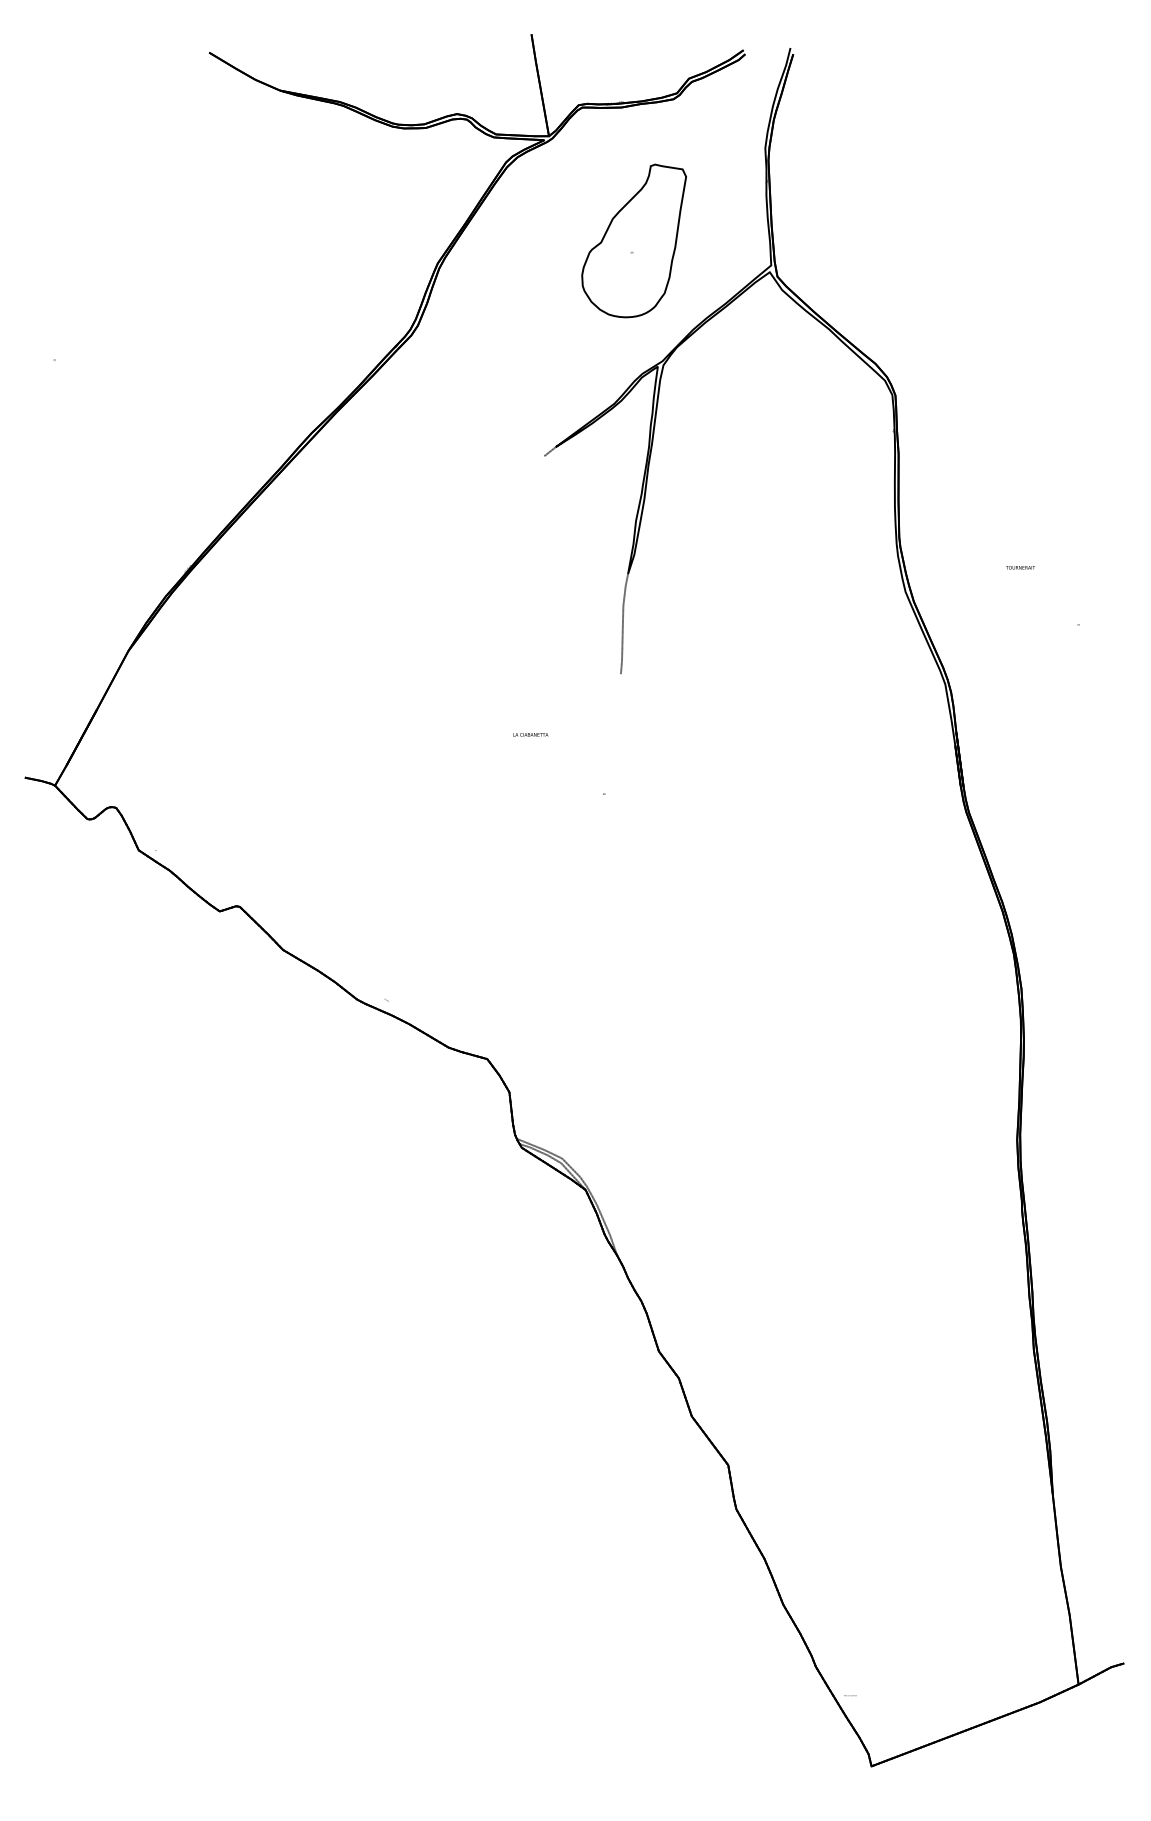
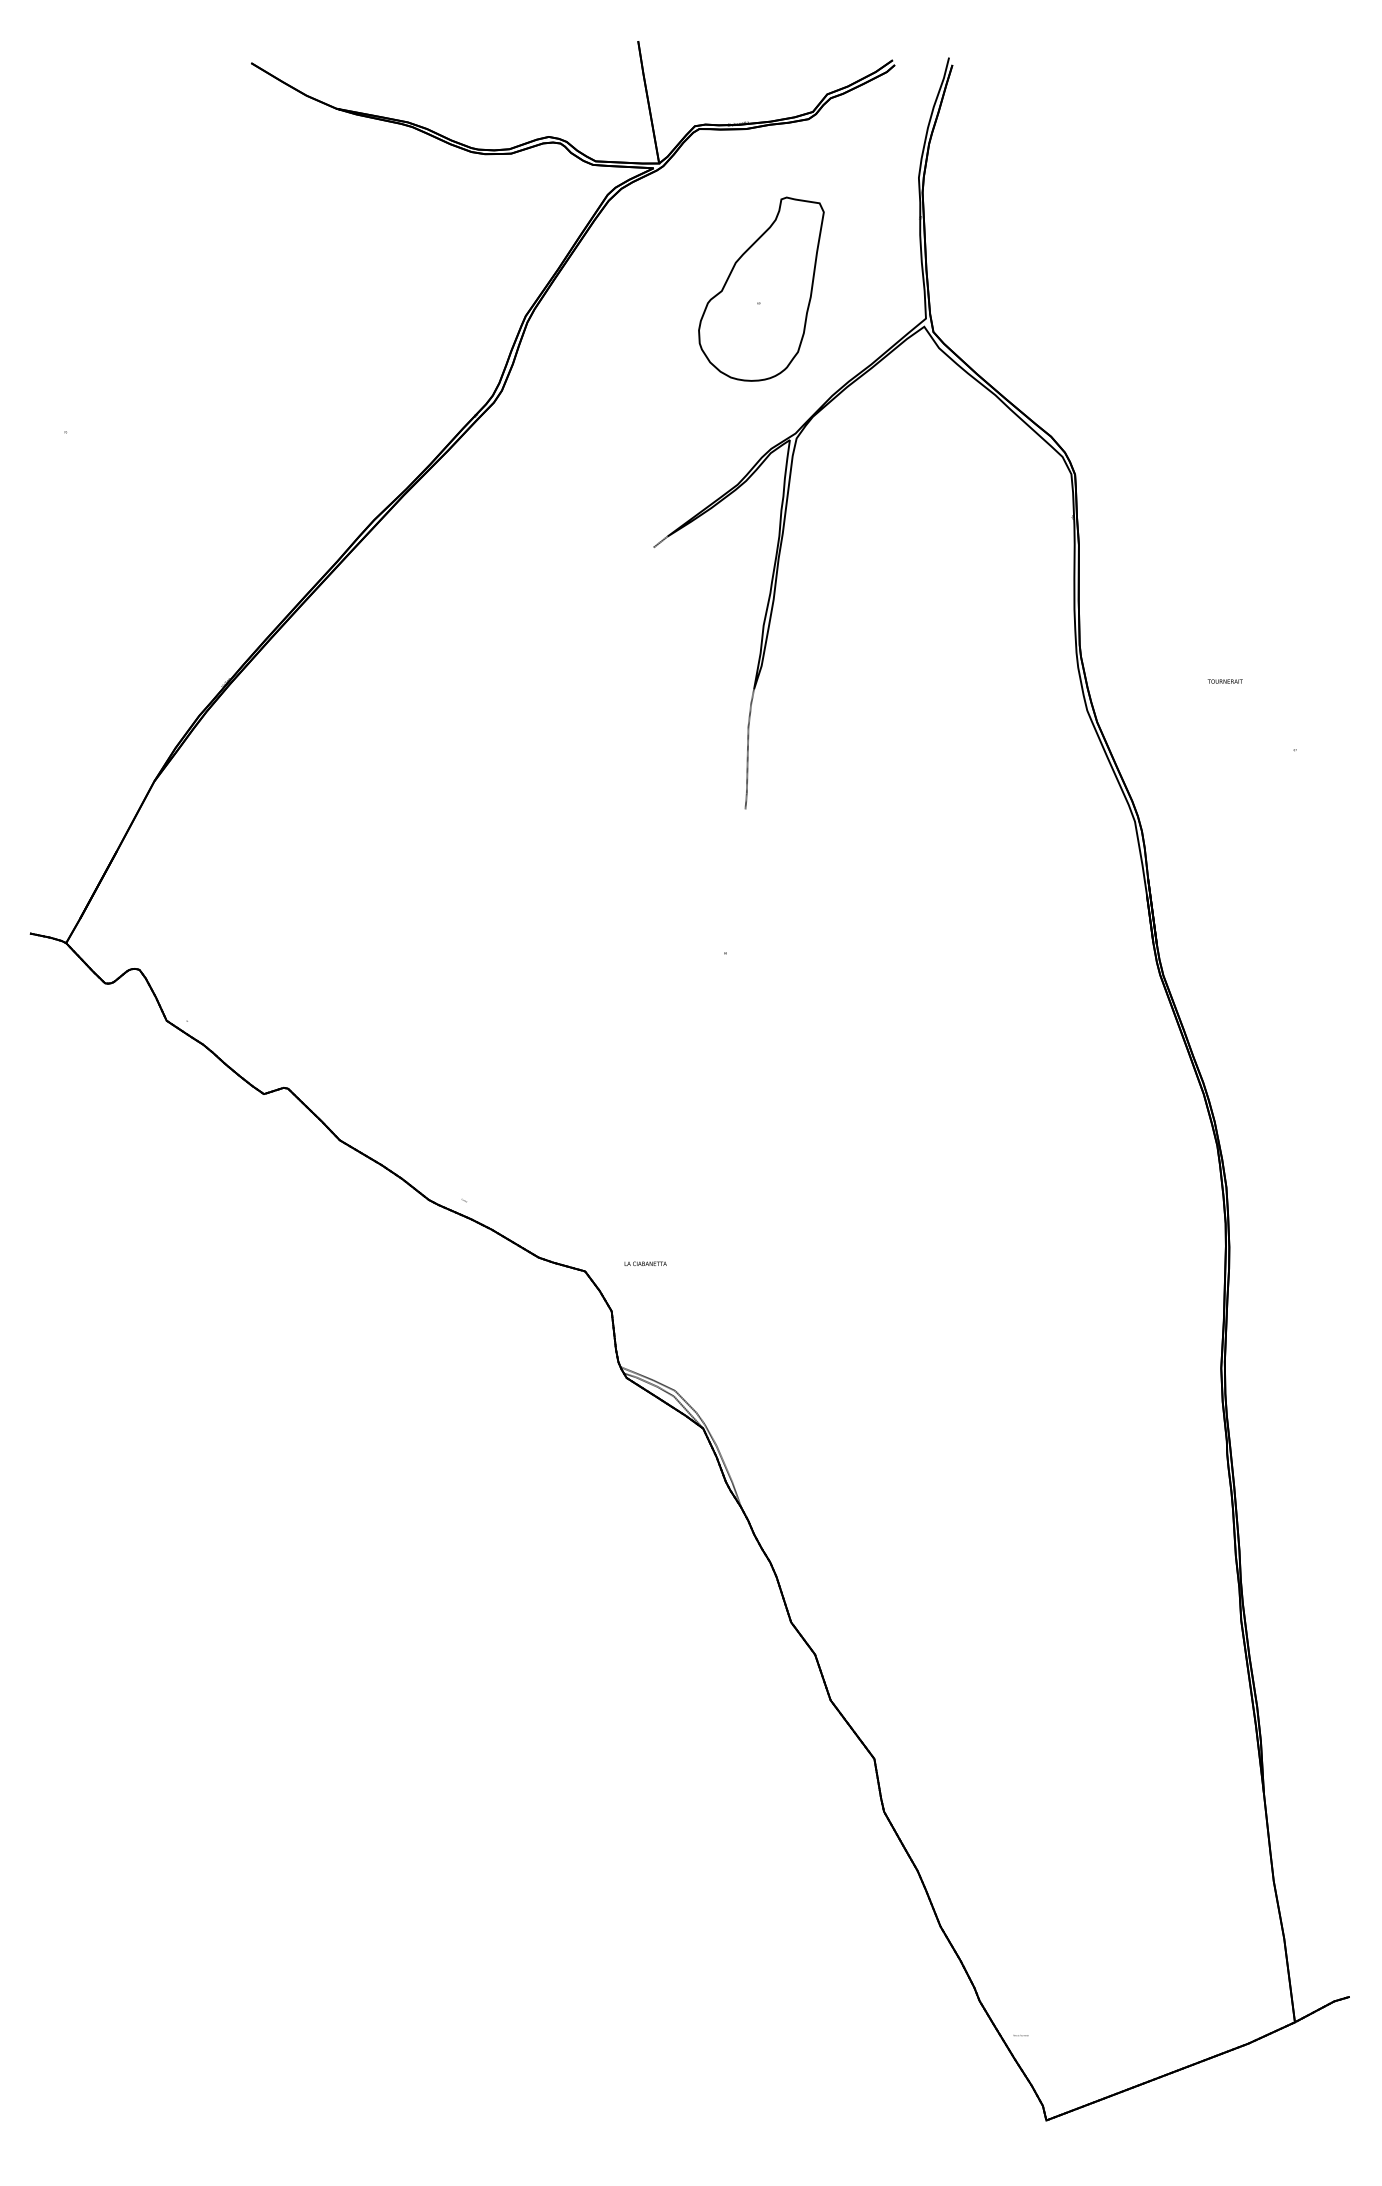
text: (530, 734) -> (645, 1263), moved

